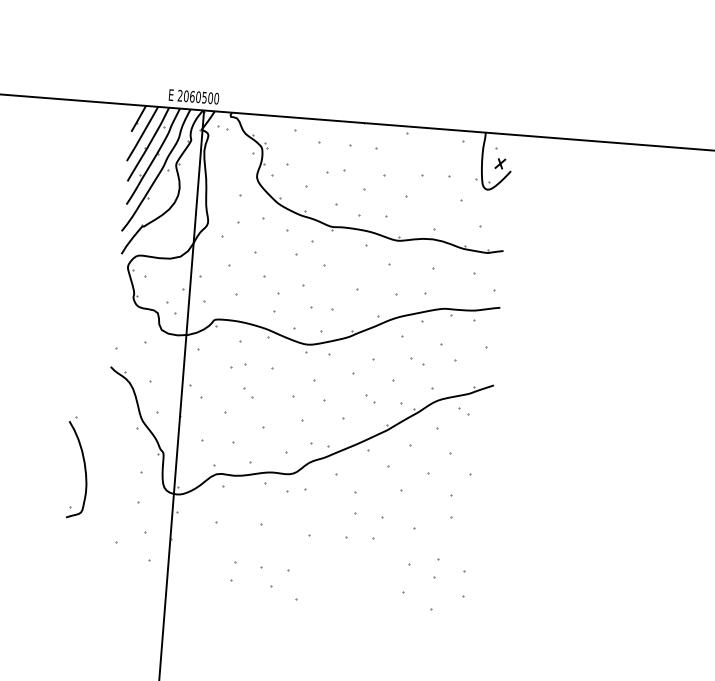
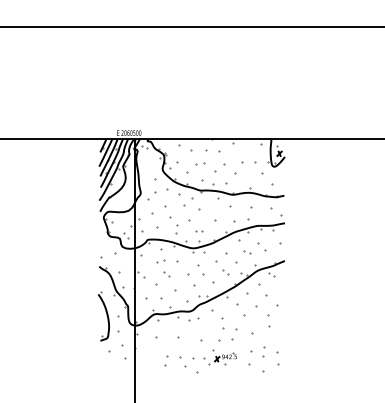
part: (322, 310) -> (199, 231), size x0.62
part: (76, 467) -> (103, 316), moved
part: (343, 573) -> (219, 357), added

